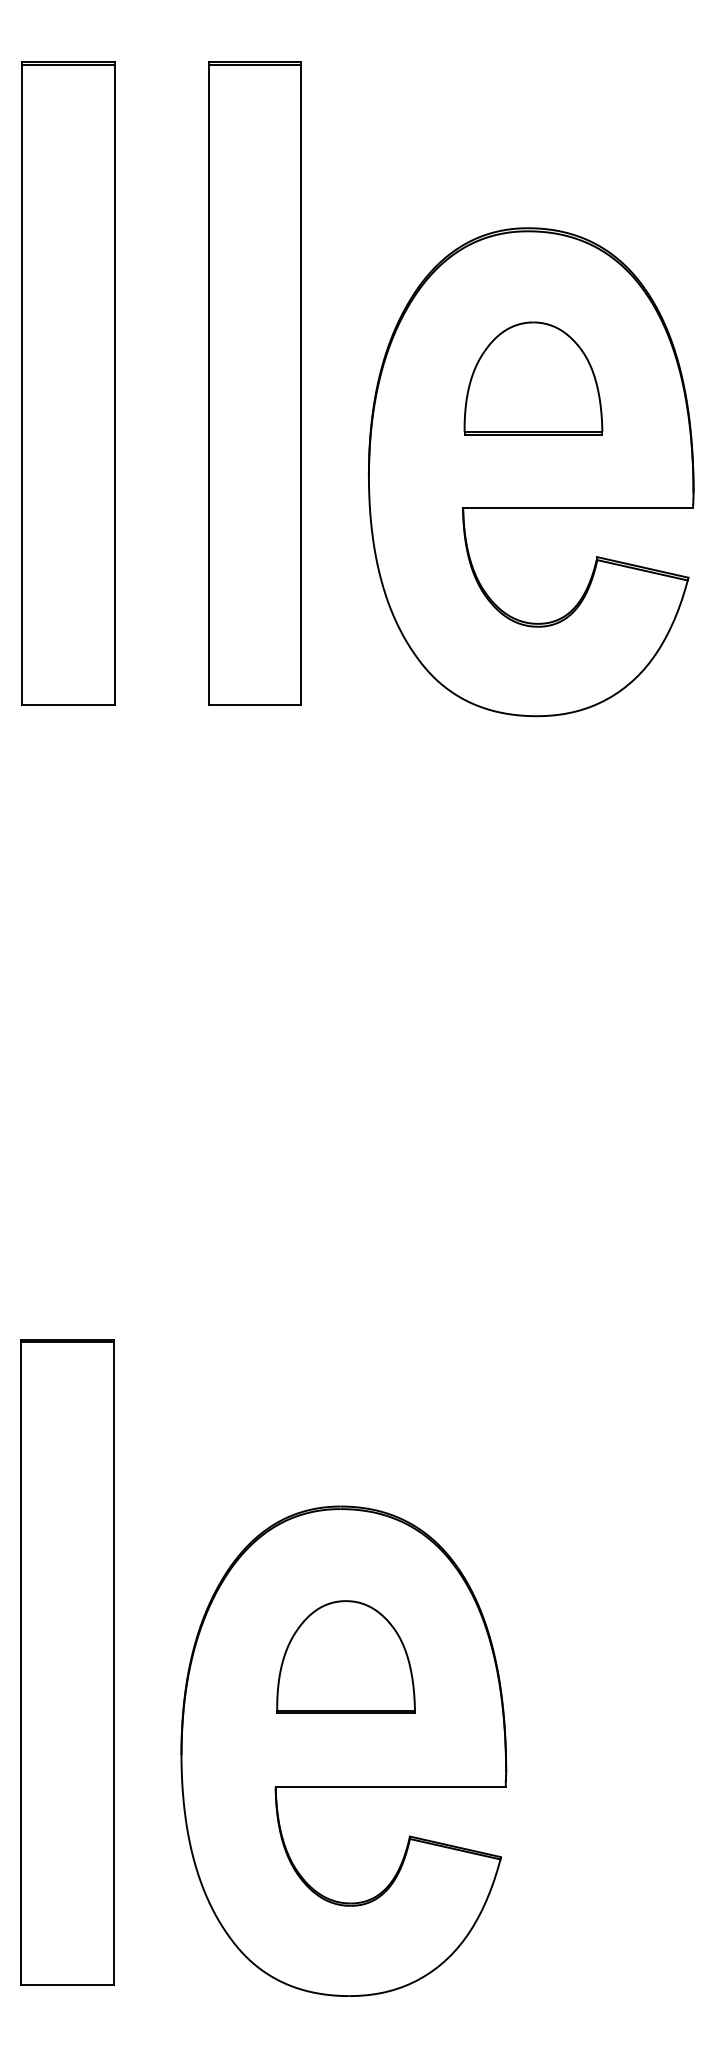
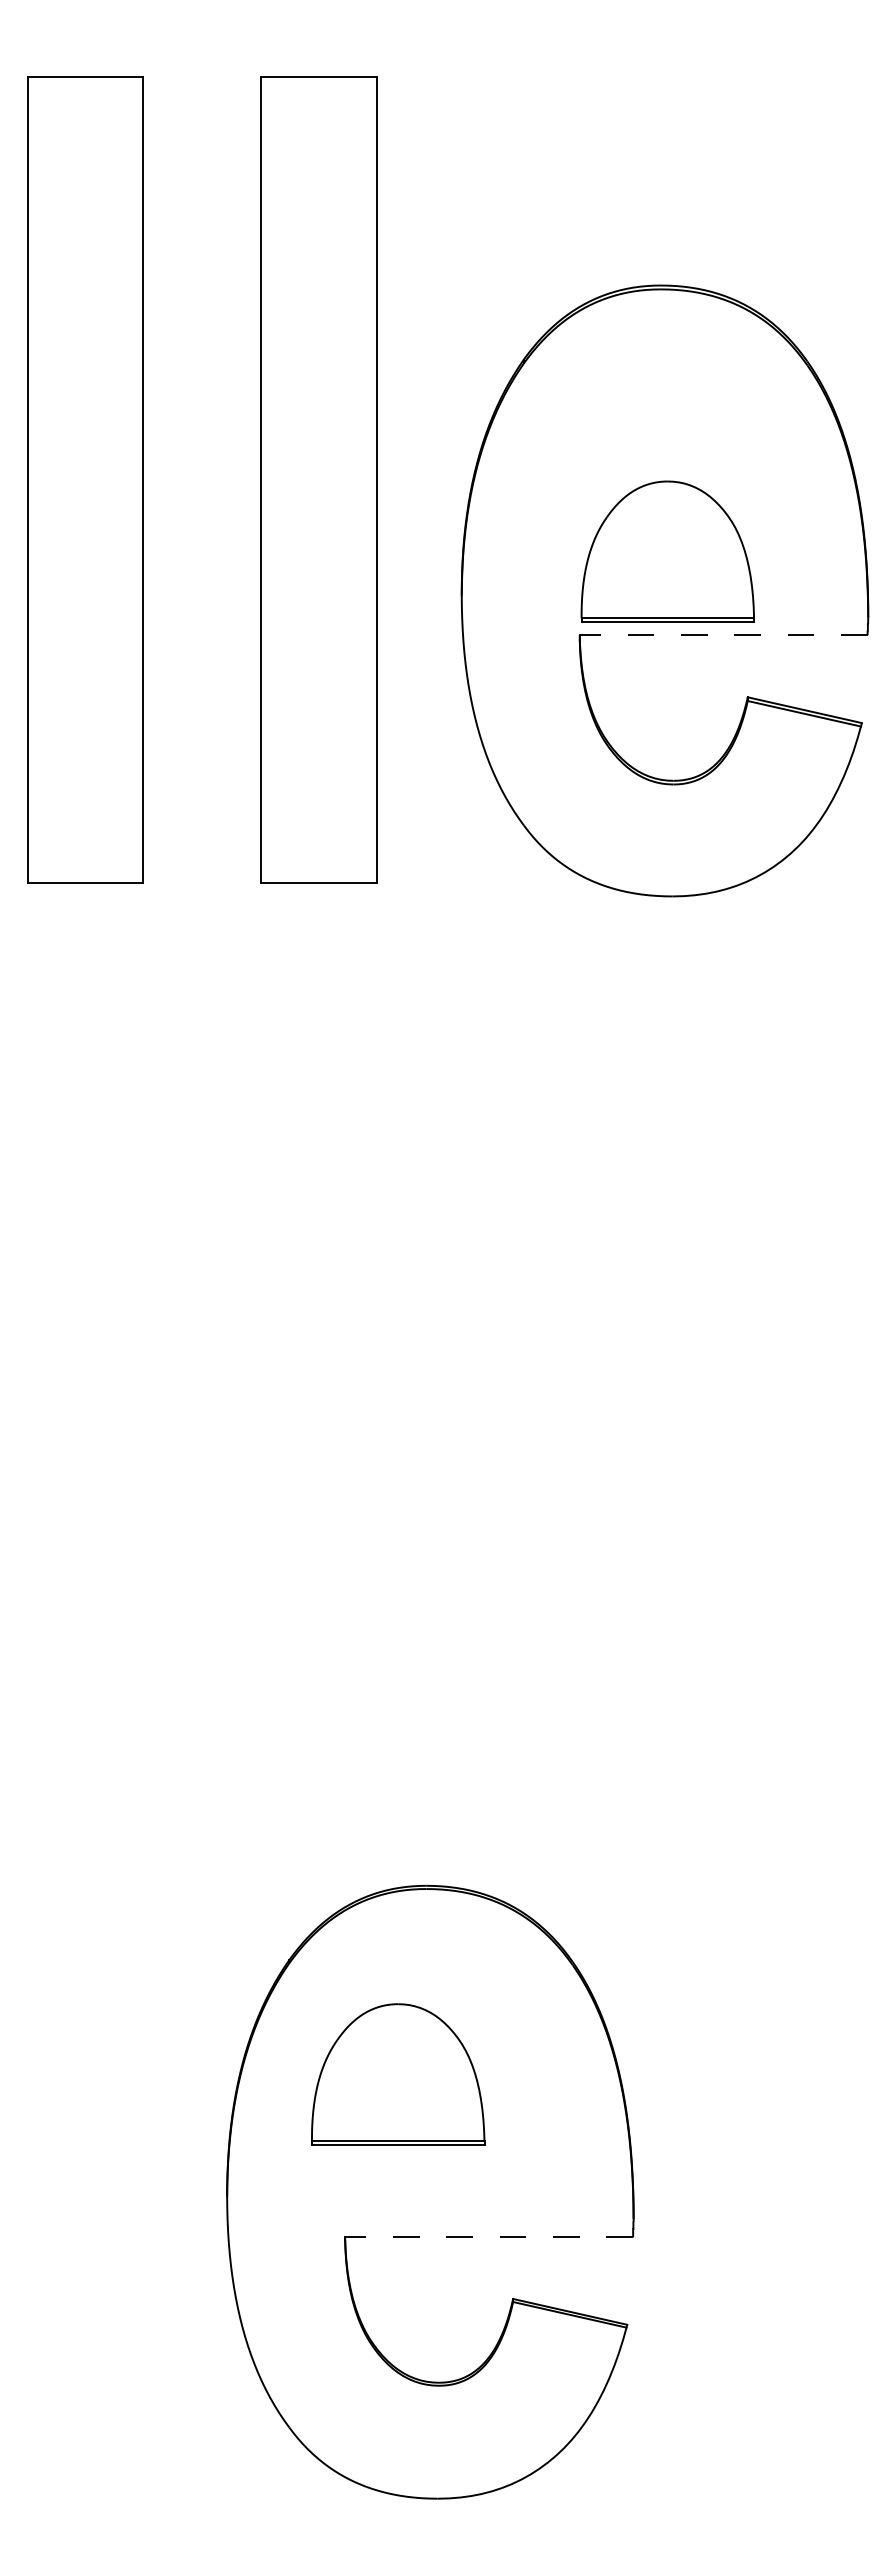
line: (68, 65) -> (85, 81), removed
line: (254, 65) -> (318, 81), removed
part: (533, 378) -> (667, 551), moved
line: (577, 507) -> (723, 635), solid -> dashed
part: (346, 1657) -> (398, 2074), moved
part: (67, 1662) -> (84, 2080), removed
line: (391, 1786) -> (489, 2236), solid -> dashed

